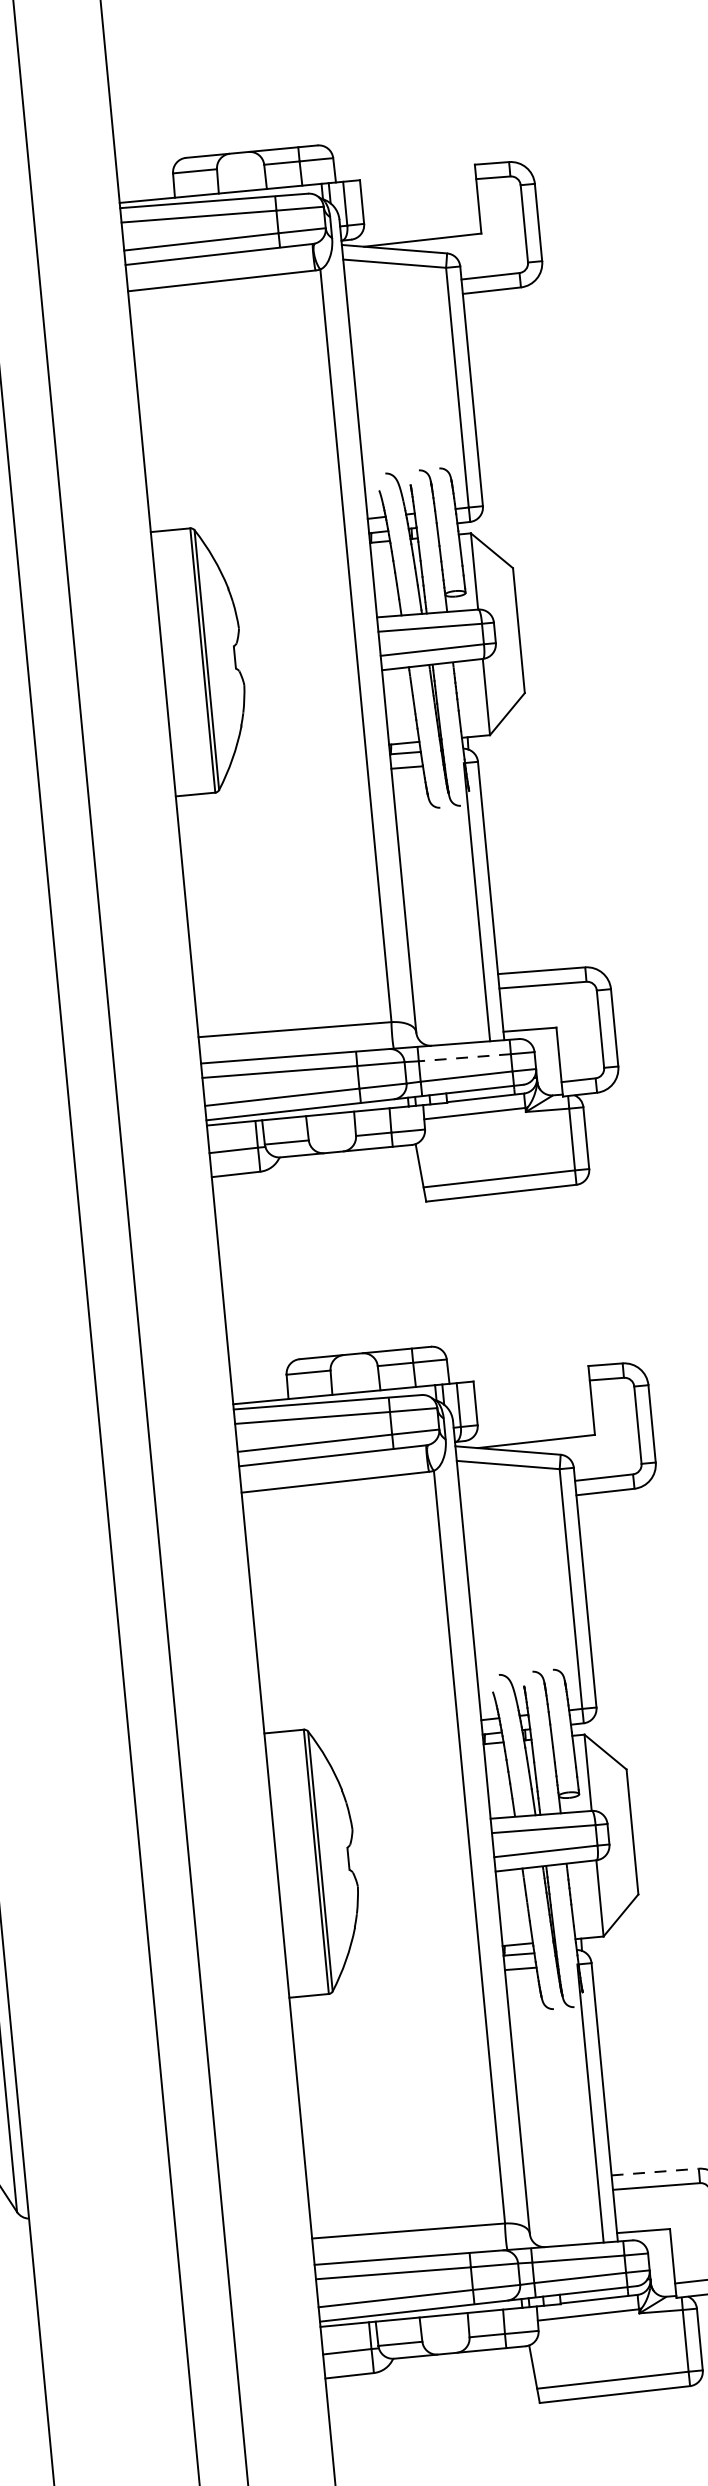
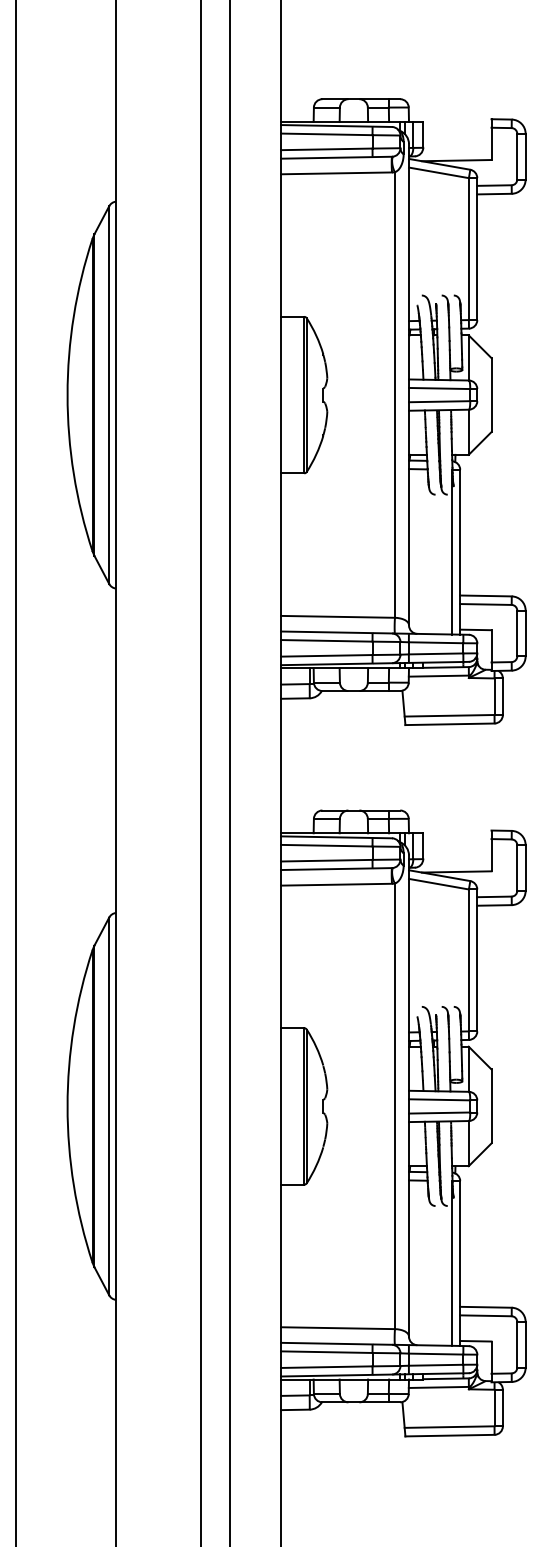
line: (463, 1057) -> (435, 642), dashed -> solid
line: (654, 2172) -> (485, 1307), dashed -> solid

